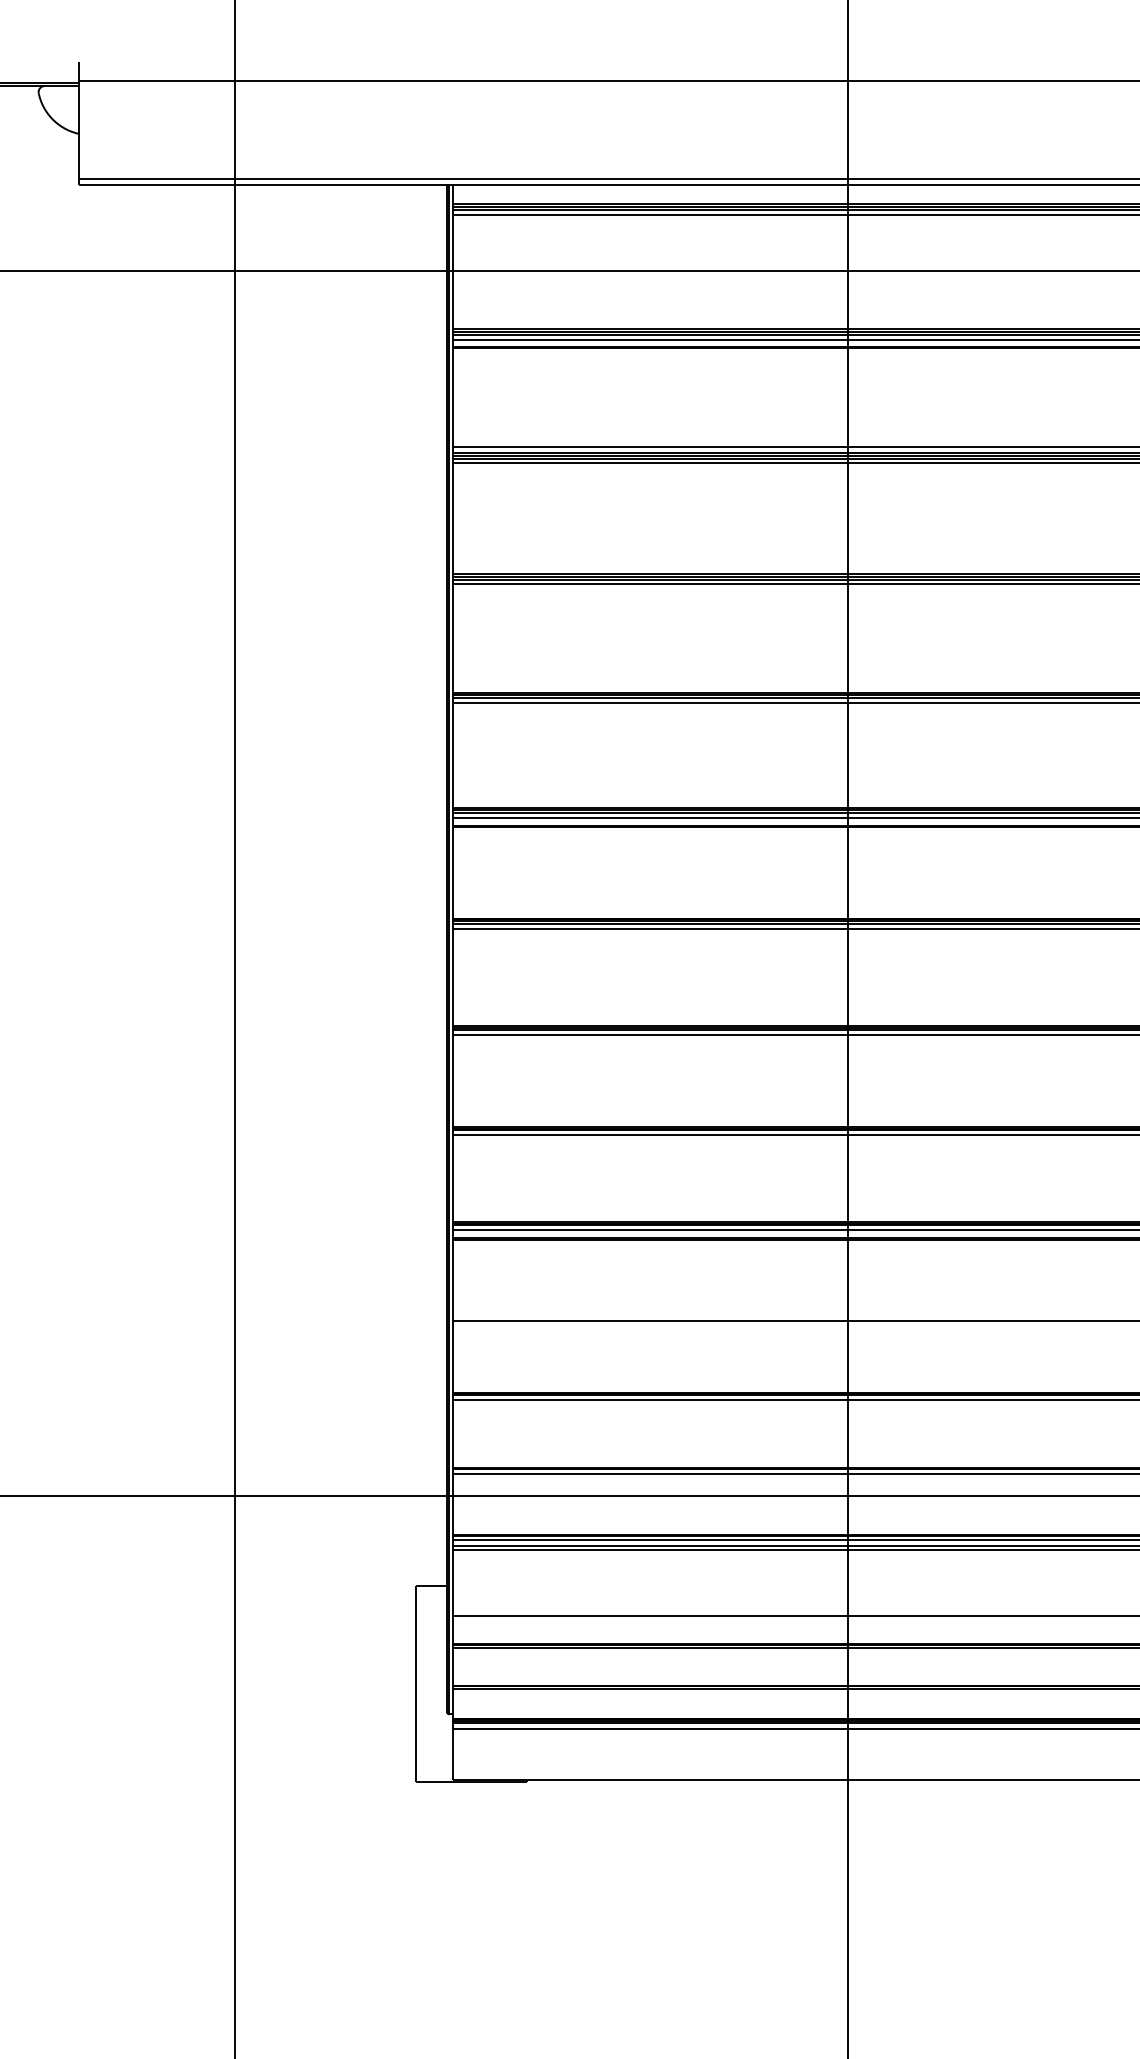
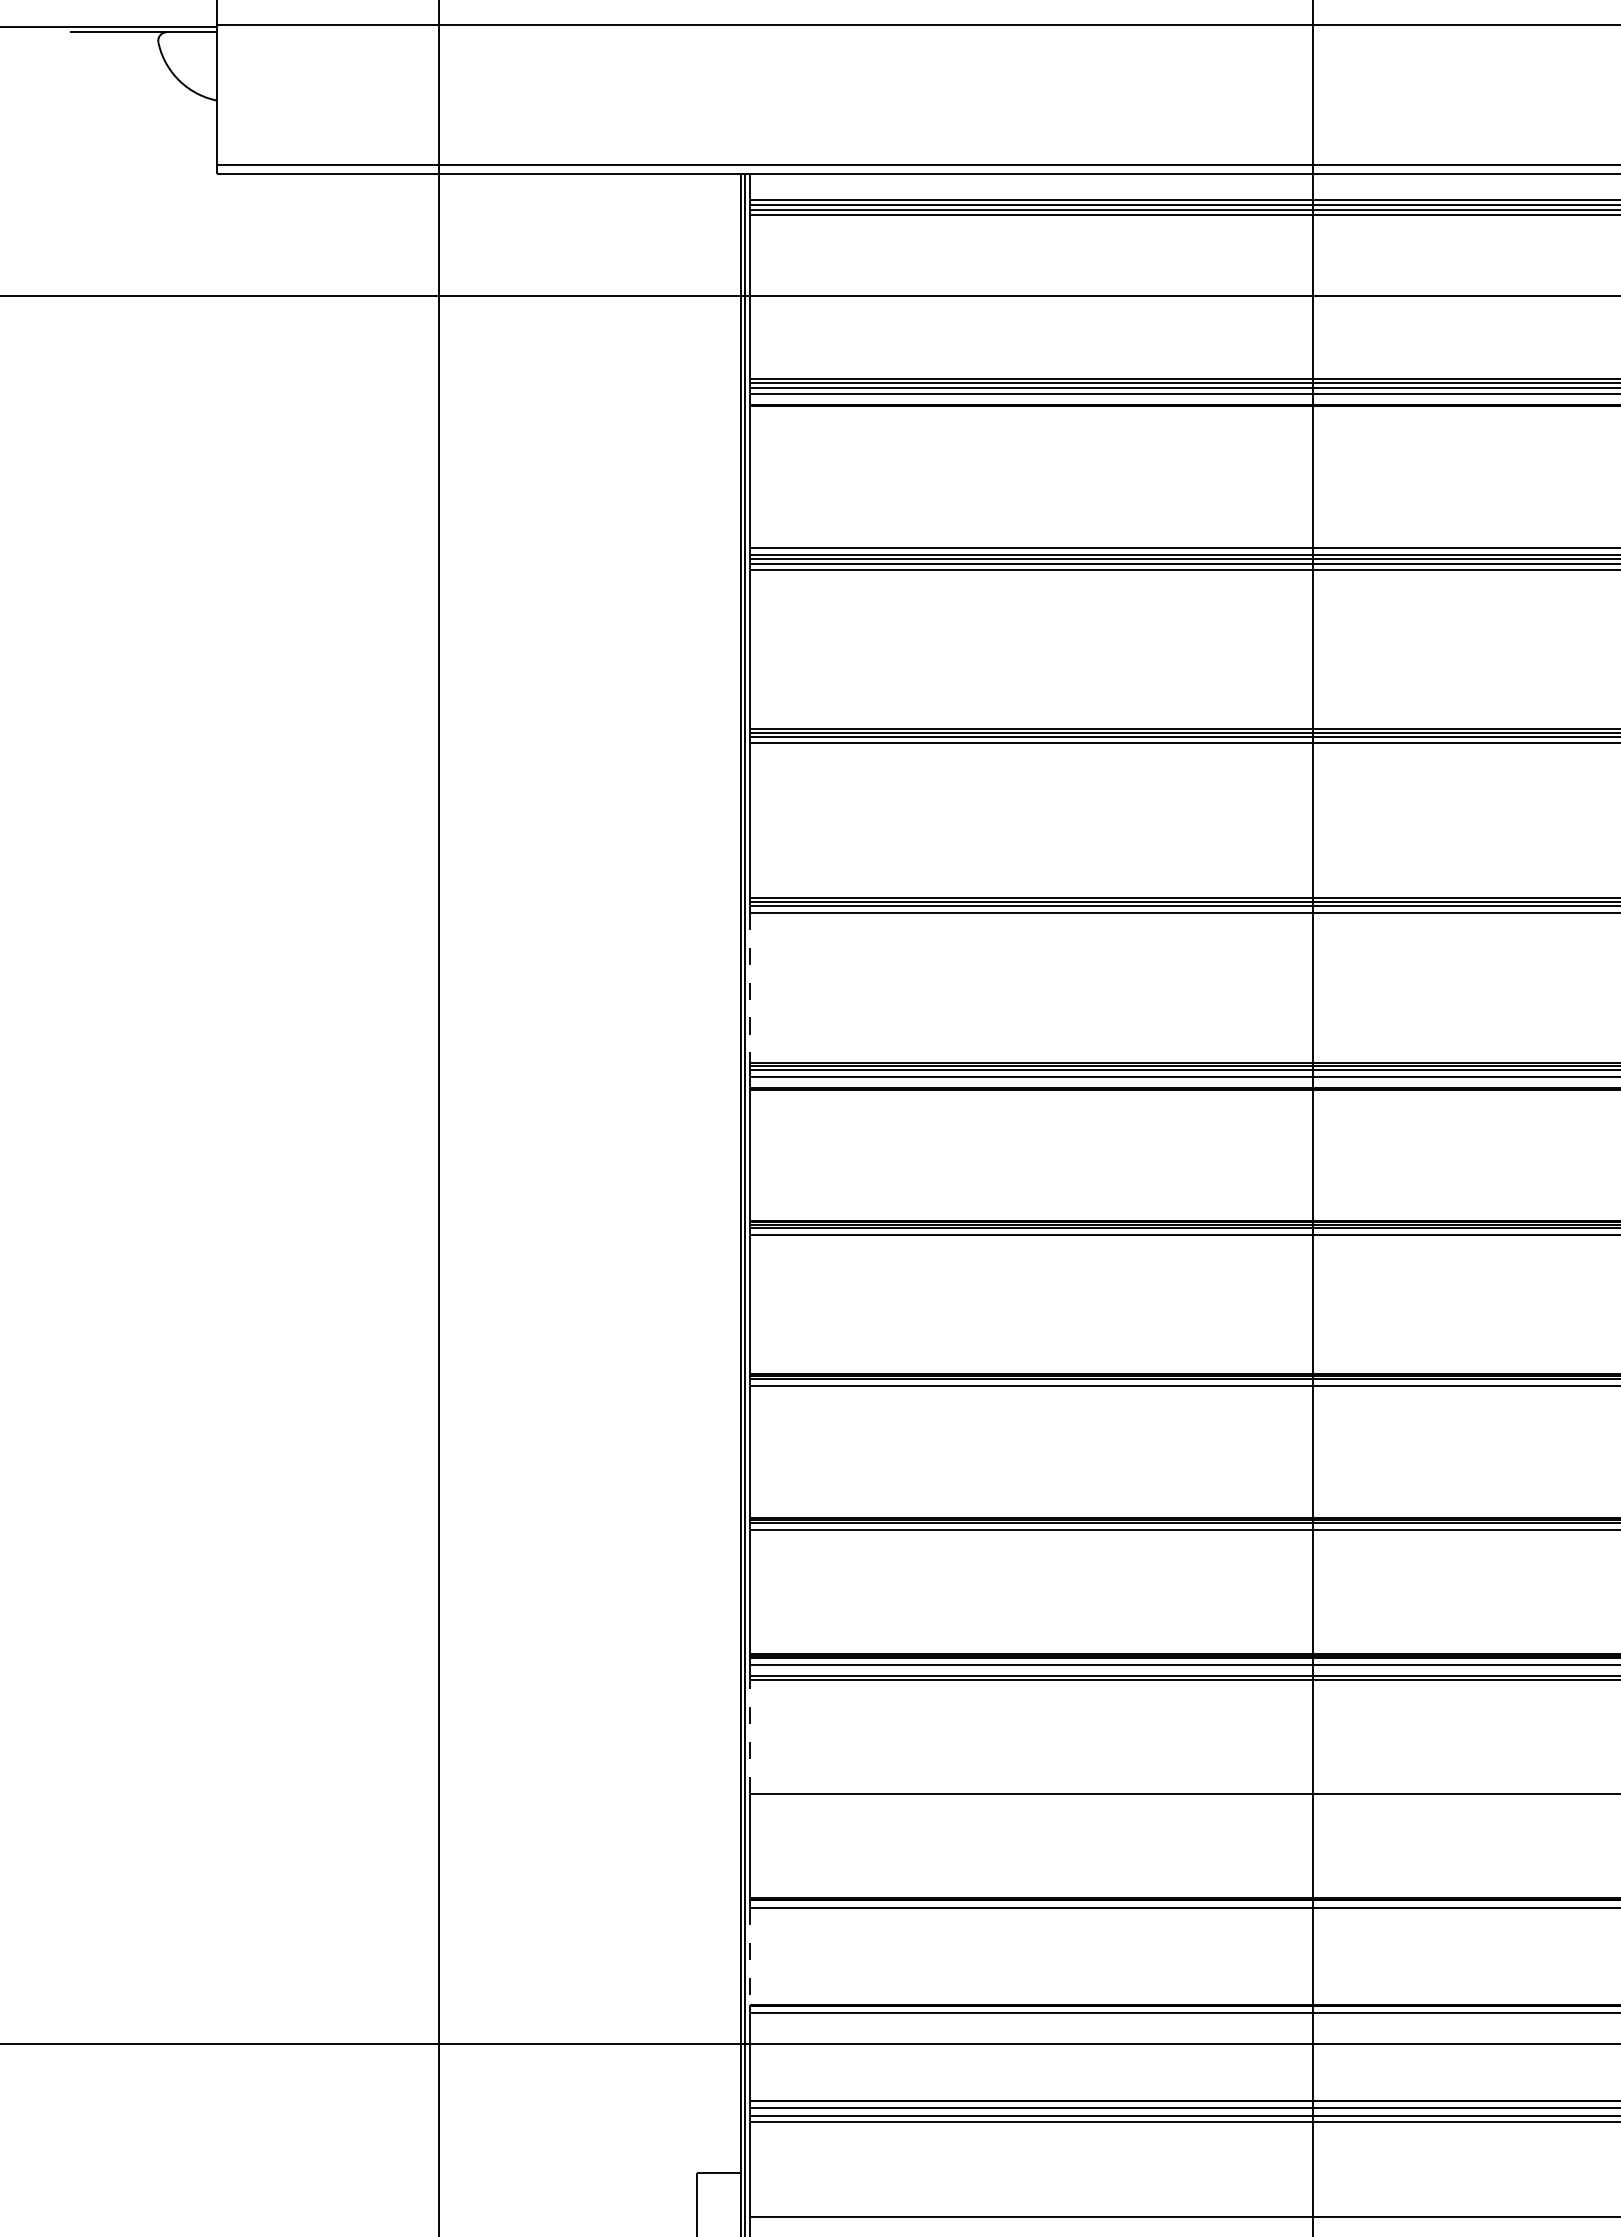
line: (453, 755) -> (750, 987), solid -> dashed
line: (453, 1279) -> (750, 1735), solid -> dashed
line: (453, 1434) -> (750, 1956), solid -> dashed

